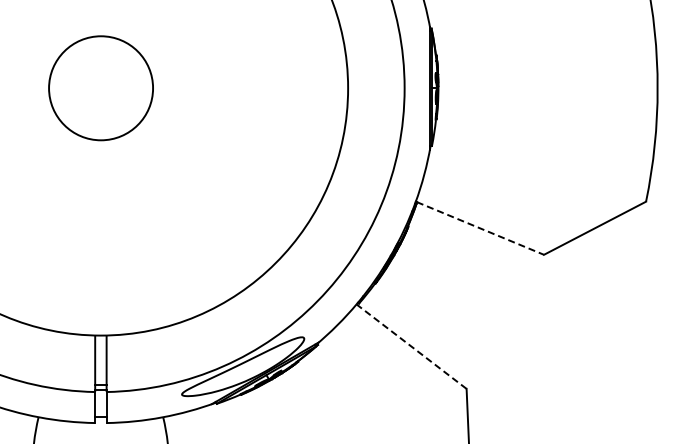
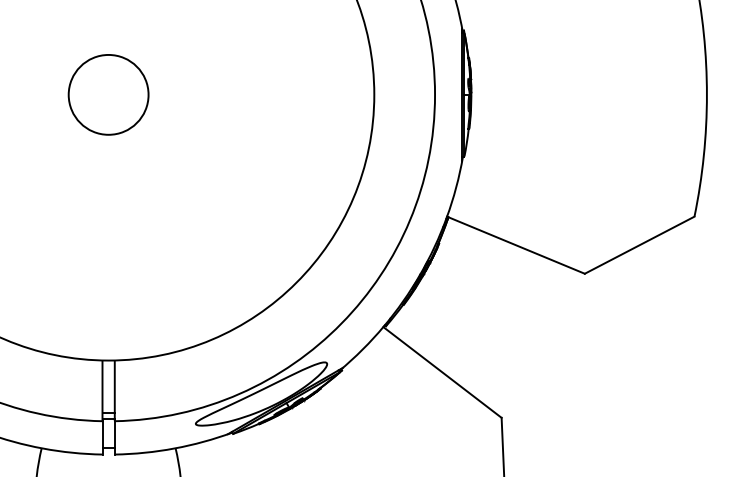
circle: (100, 88) -> (108, 95), size x0.71
line: (480, 228) -> (516, 245), dashed -> solid
line: (411, 346) -> (442, 372), dashed -> solid

